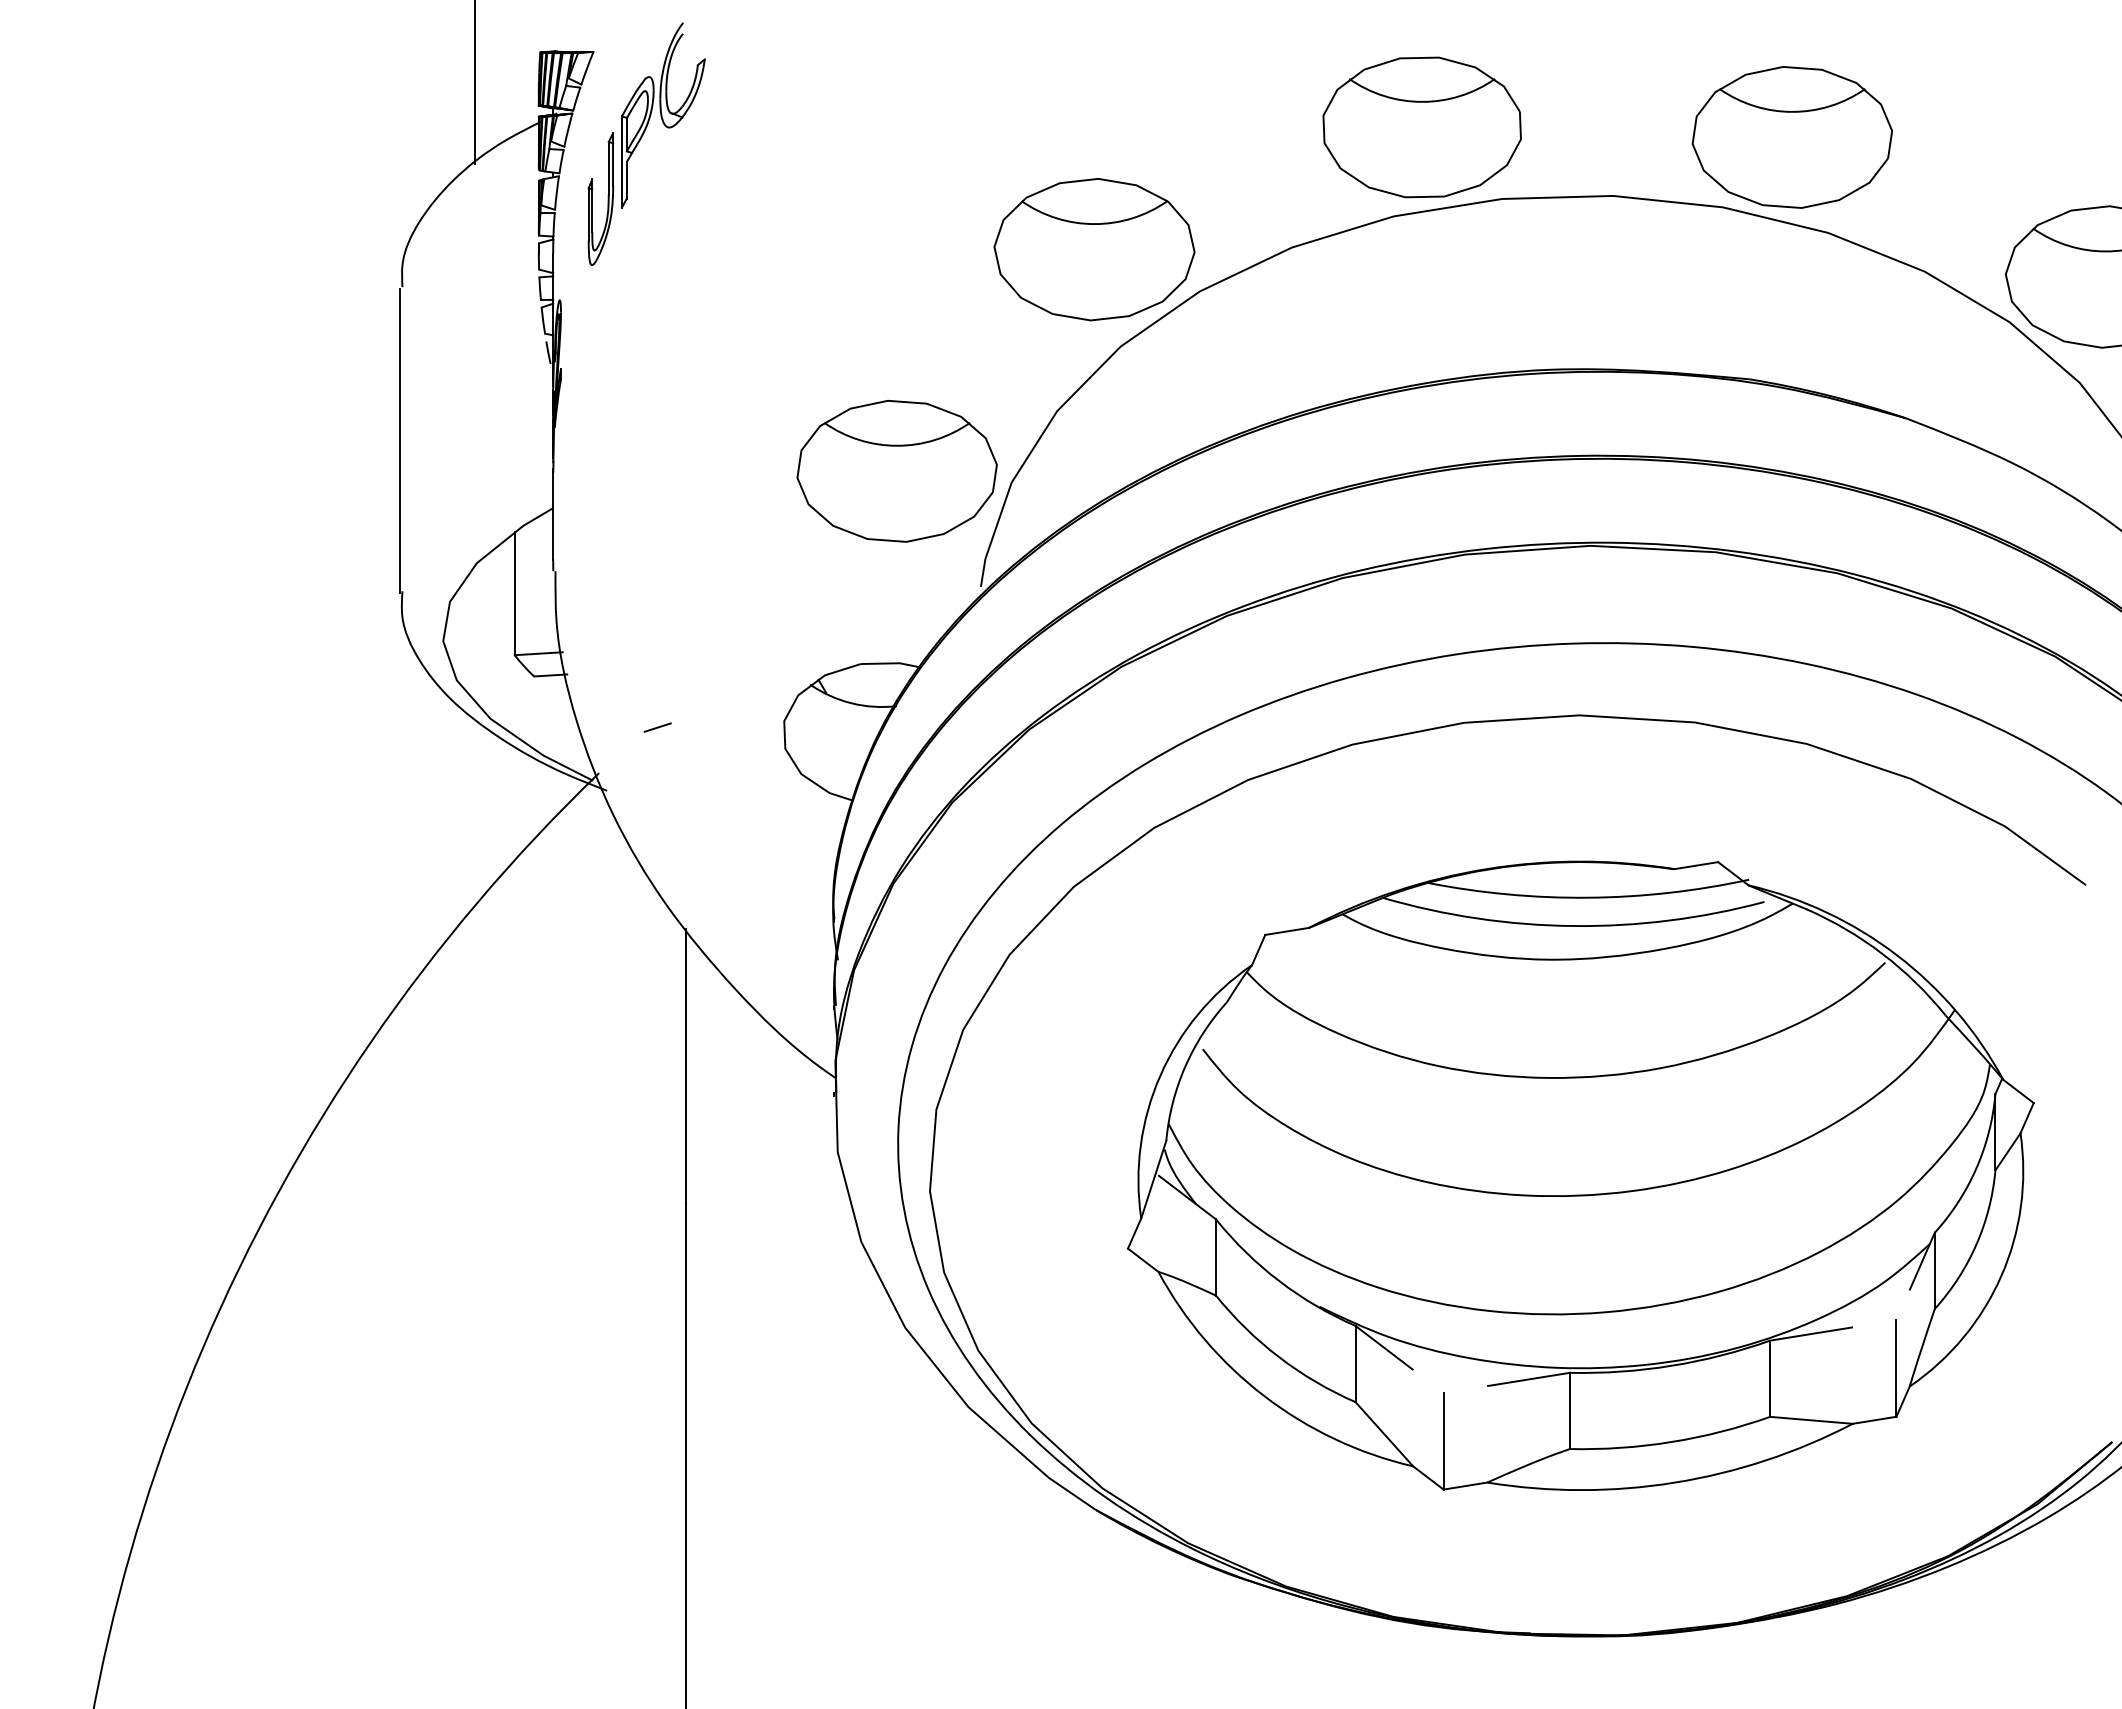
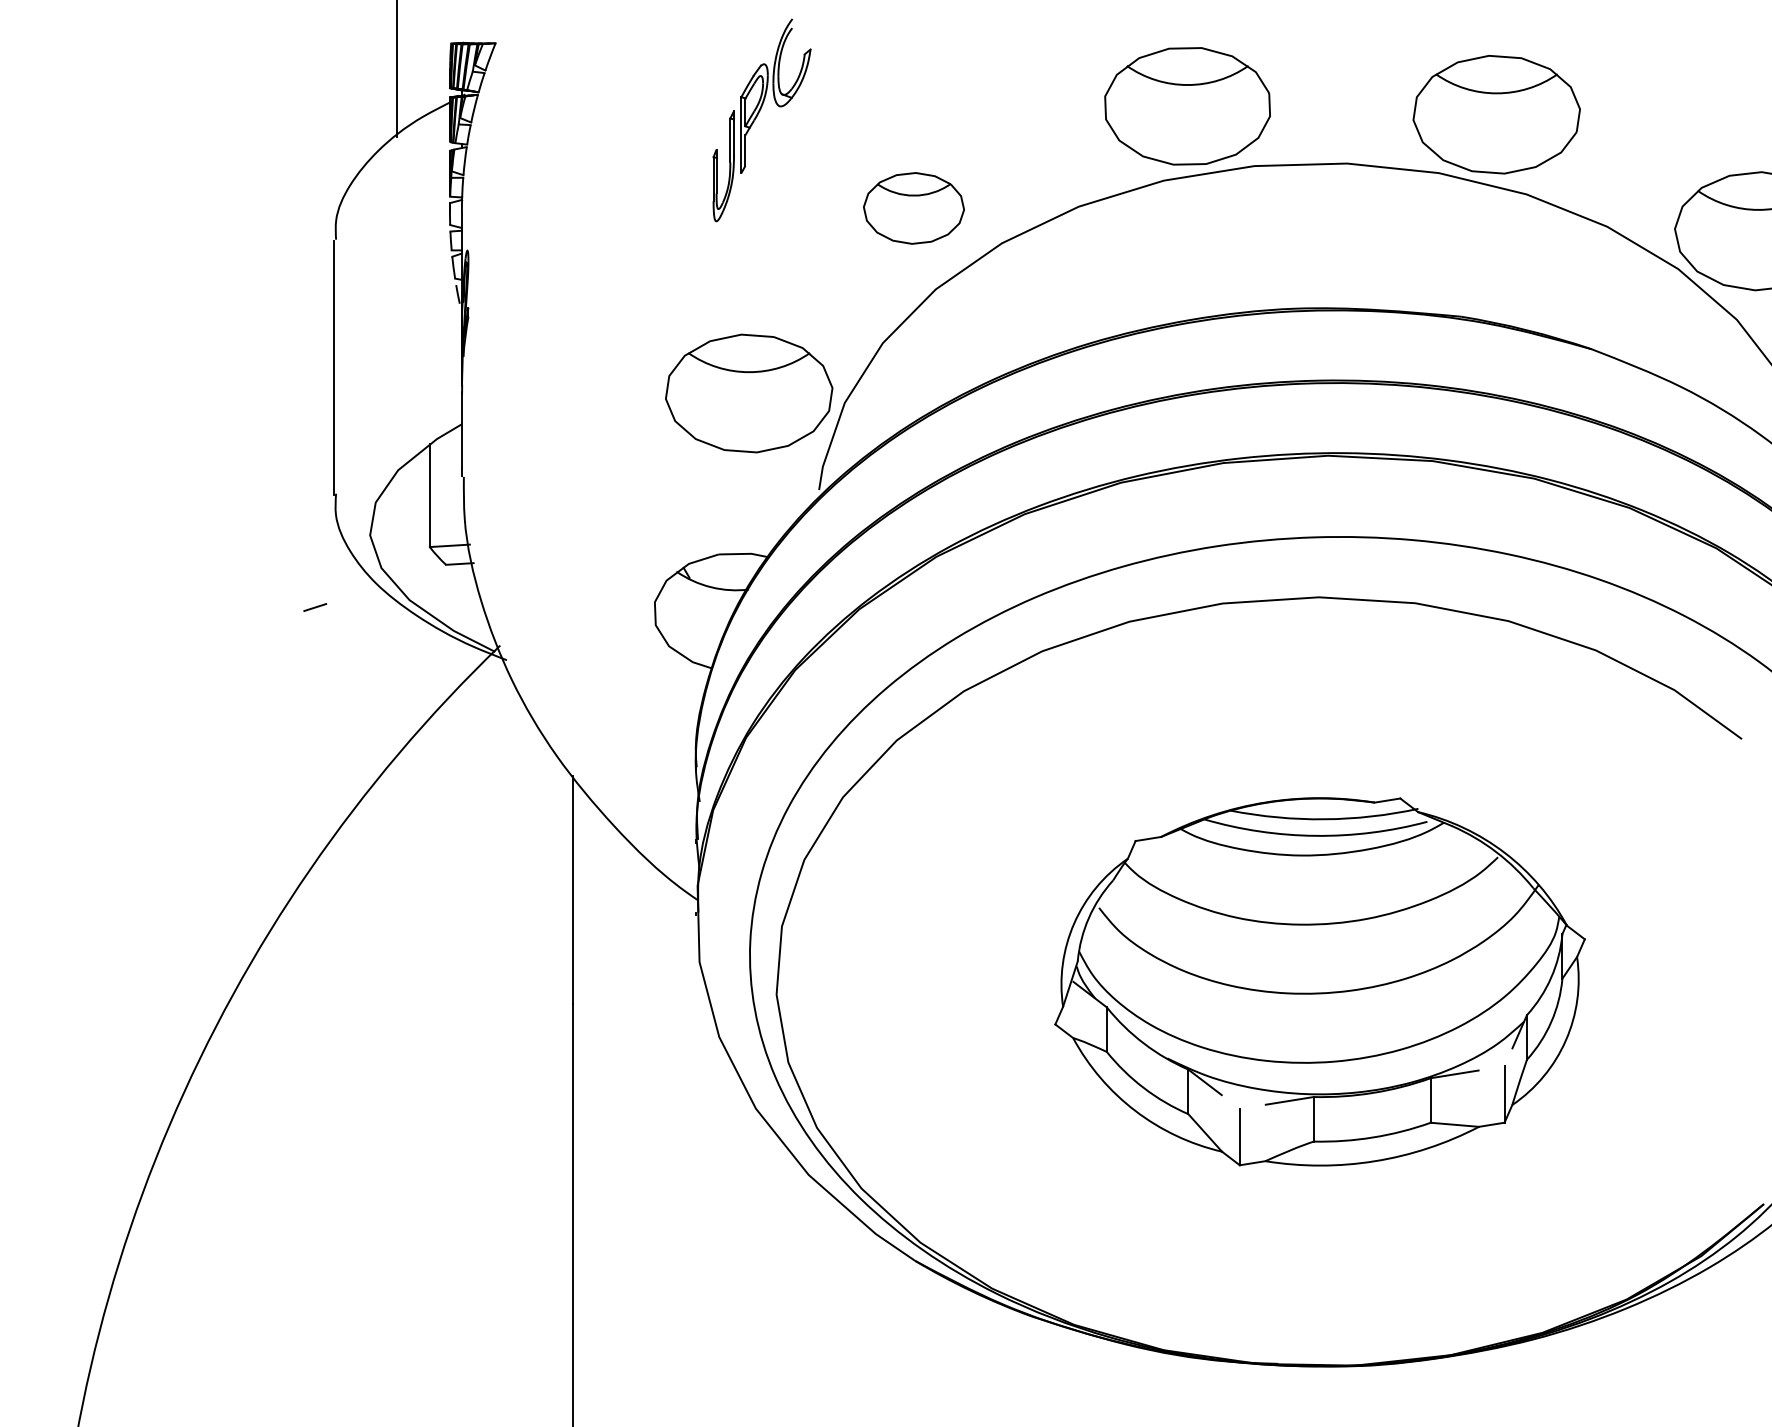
part: (646, 144) -> (761, 120), moved
part: (1093, 249) -> (913, 208), size x0.6
line: (658, 727) -> (315, 607), moved
part: (1580, 1175) -> (1319, 981), size x0.7

